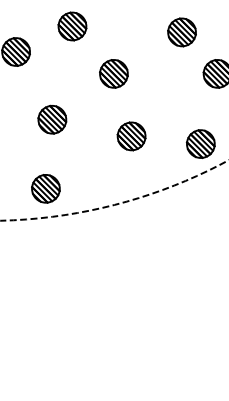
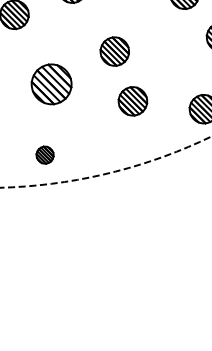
part: (113, 73) -> (114, 51), moved
part: (52, 119) -> (51, 84), size x1.4
part: (45, 188) -> (44, 154), size x0.6

